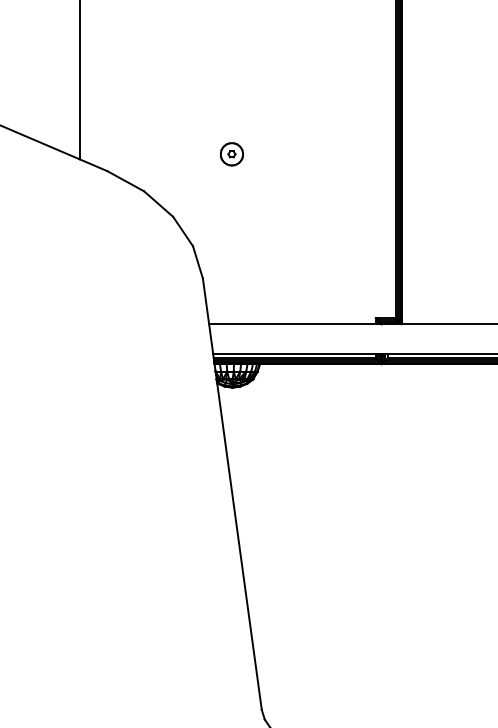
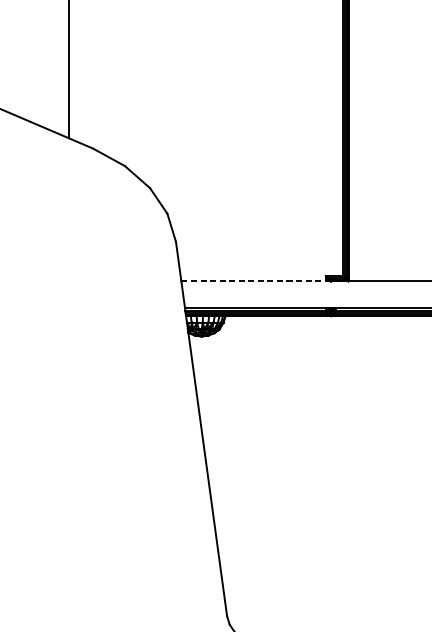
part: (231, 154) -> (200, 134), removed
line: (292, 324) -> (253, 281), solid -> dashed

